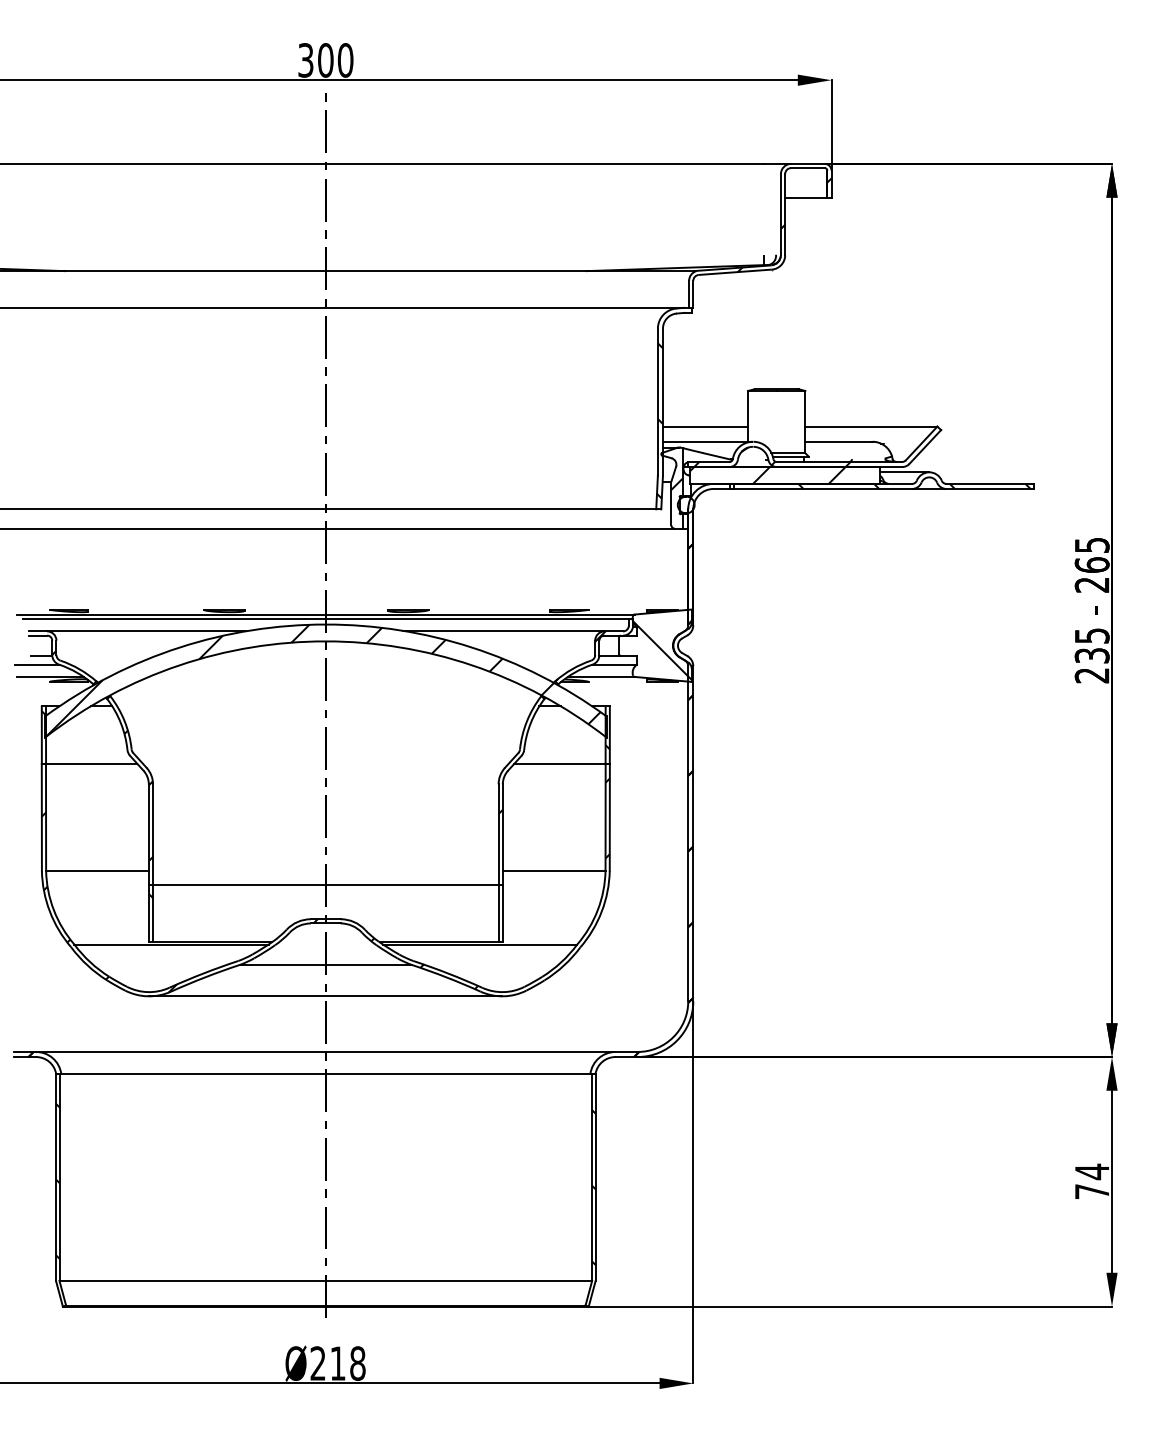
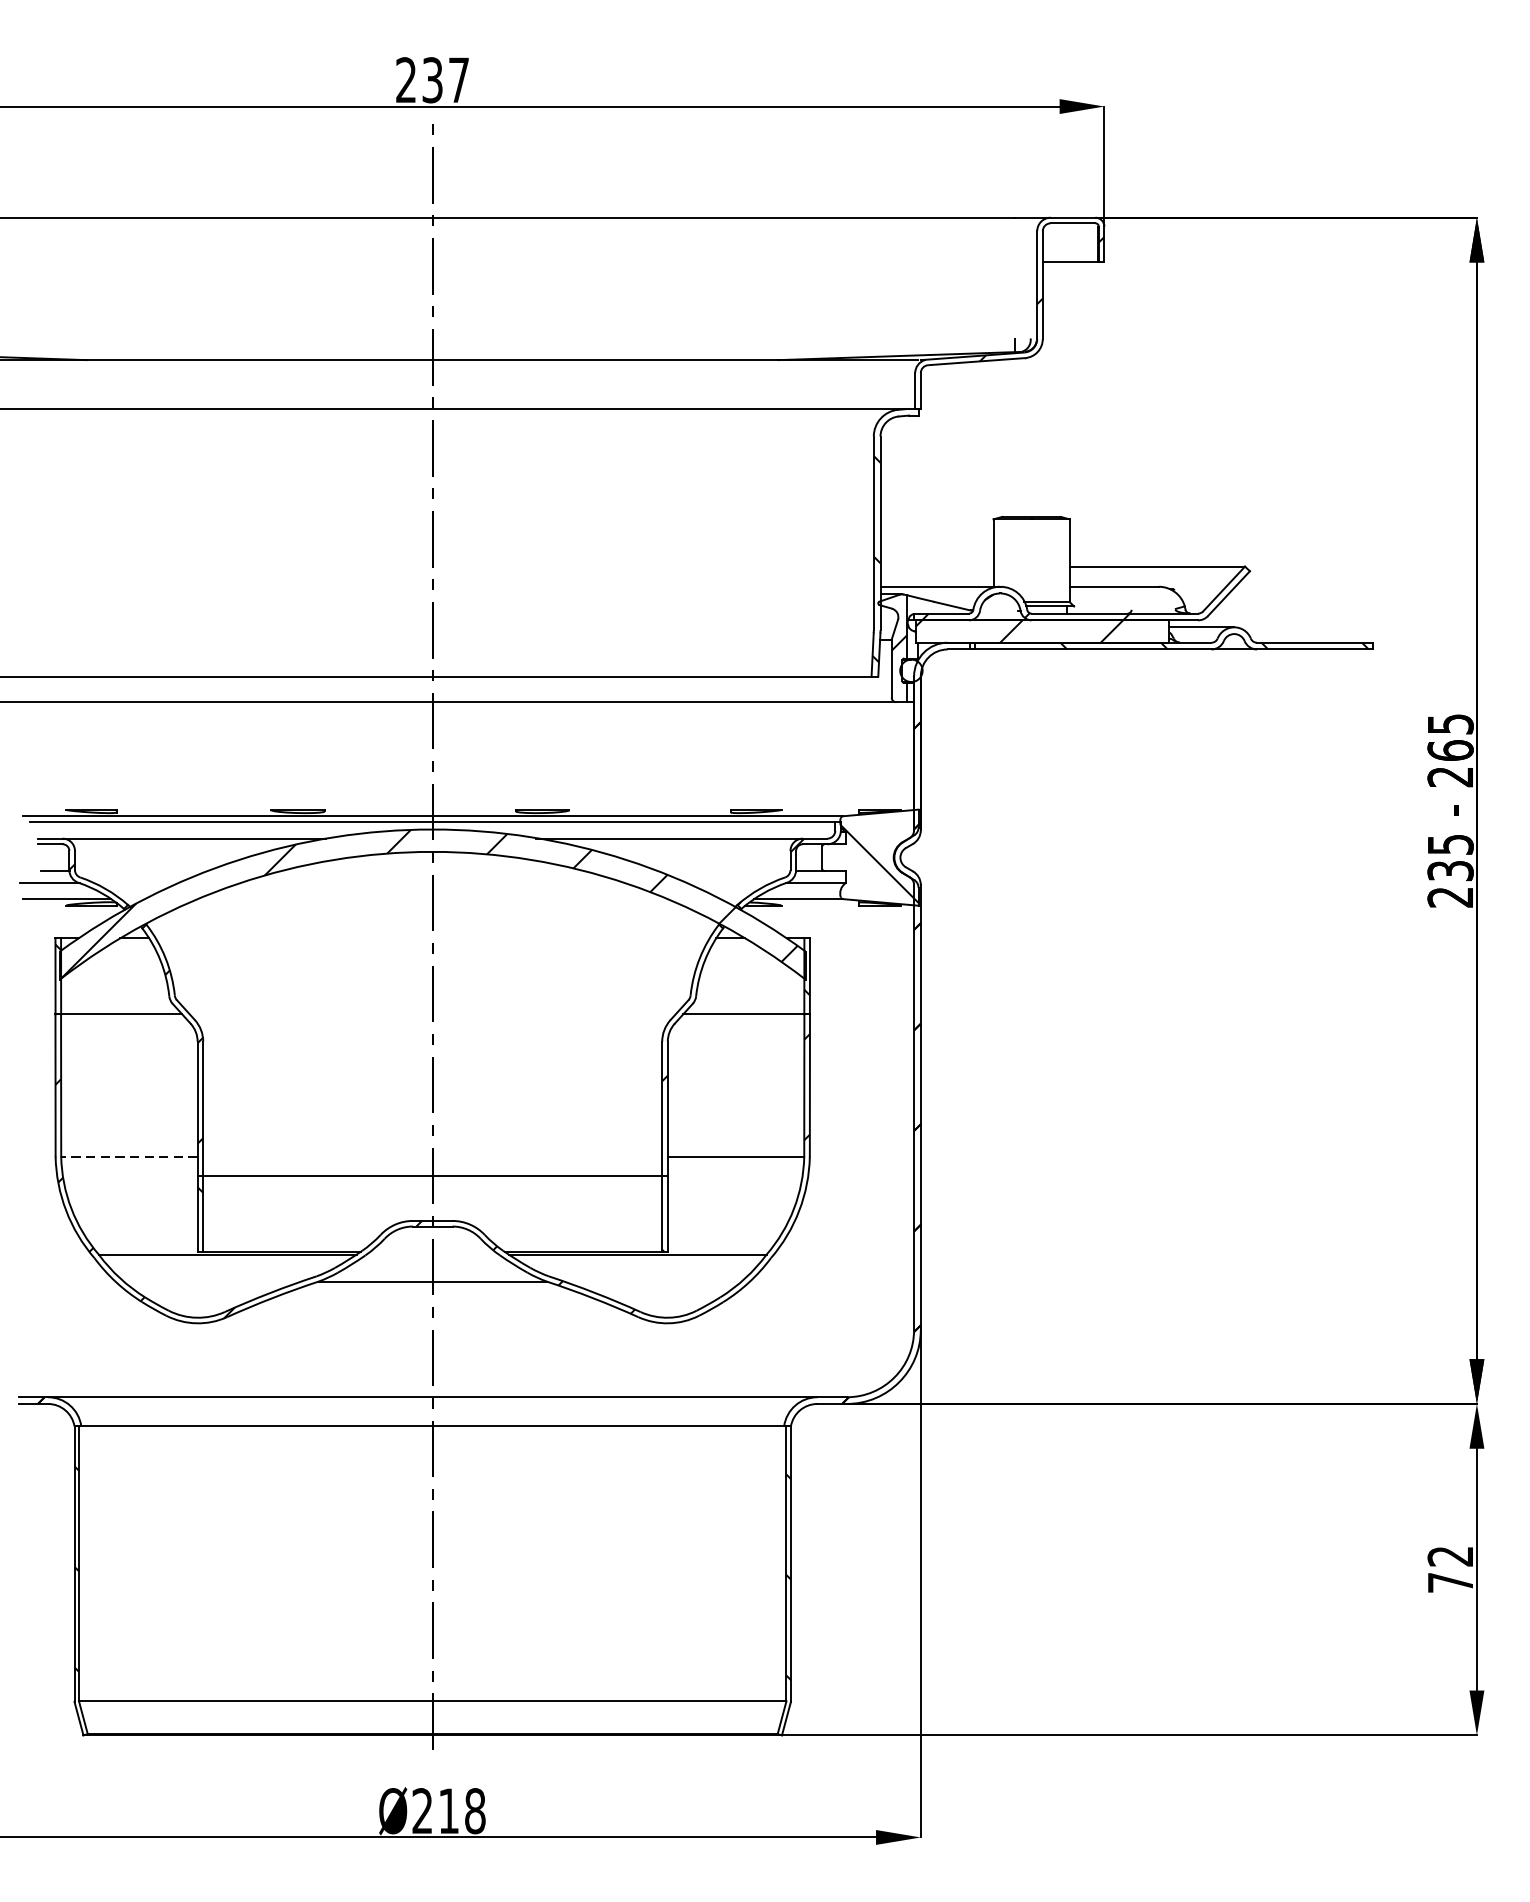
text: (325, 60) -> (432, 80), 300 -> 237
line: (705, 426) -> (937, 566), removed
line: (96, 870) -> (128, 1156), solid -> dashed
line: (325, 996) -> (432, 1323), removed
text: (1091, 1171) -> (1449, 1555), 74 -> 72

